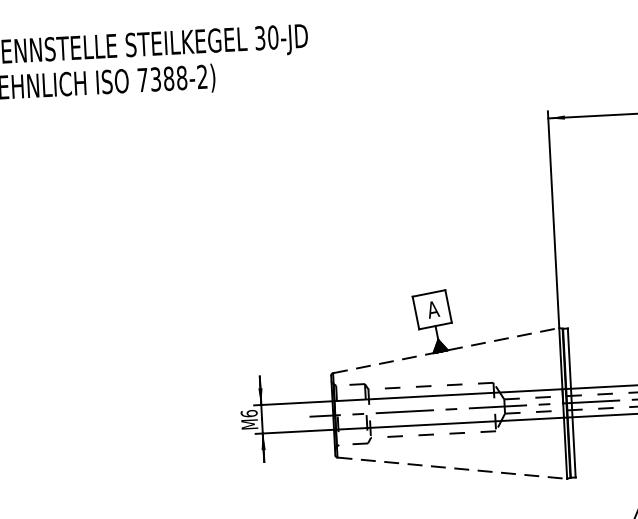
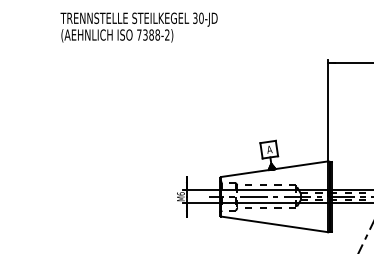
line: (447, 351) -> (275, 169), dashed -> solid
line: (453, 468) -> (275, 224), dashed -> solid

